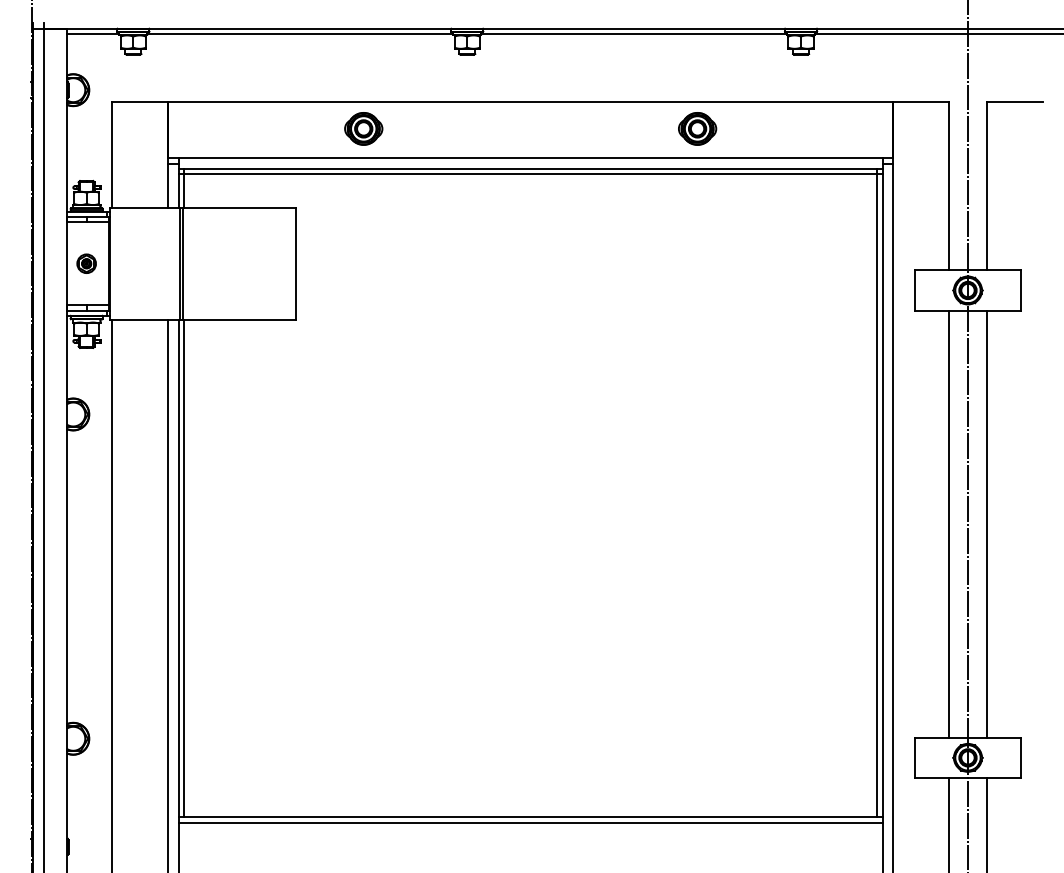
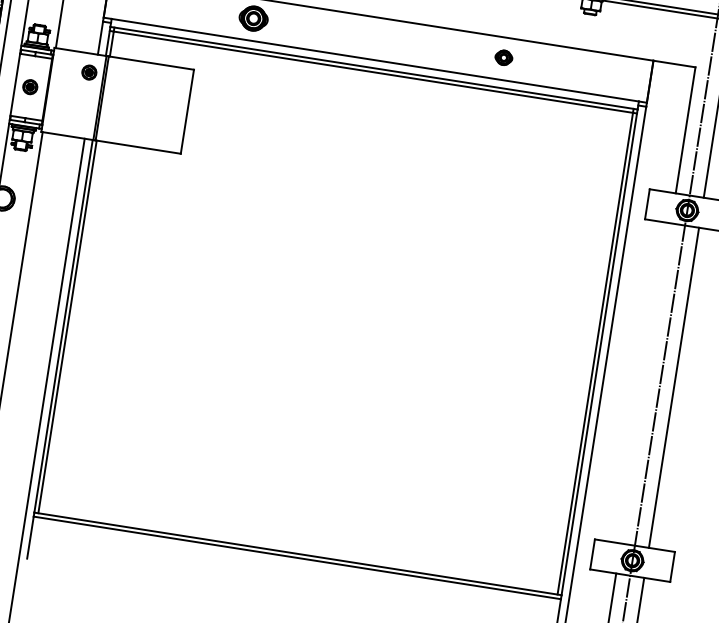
part: (697, 128) -> (503, 57), size x0.6
part: (160, 232) -> (89, 72), added
line: (949, 523) -> (646, 382), removed

